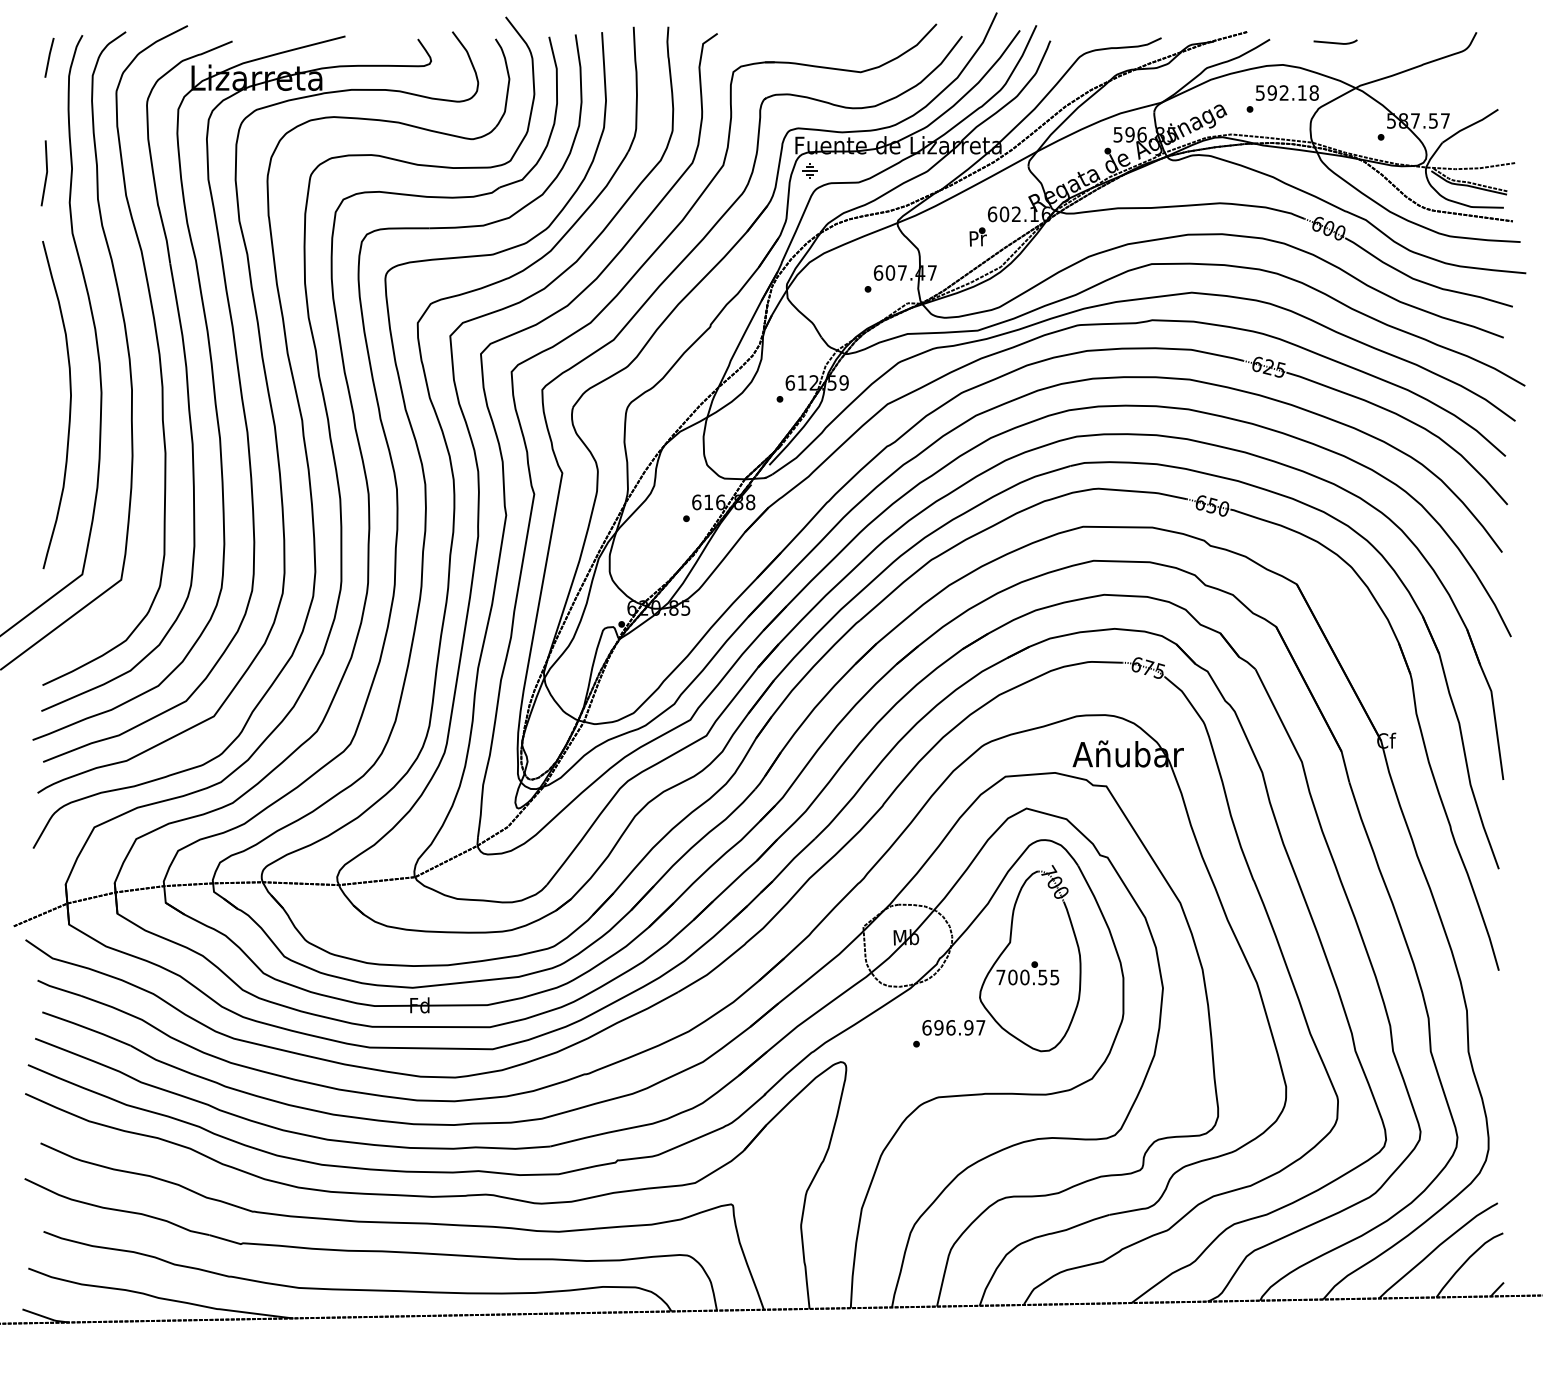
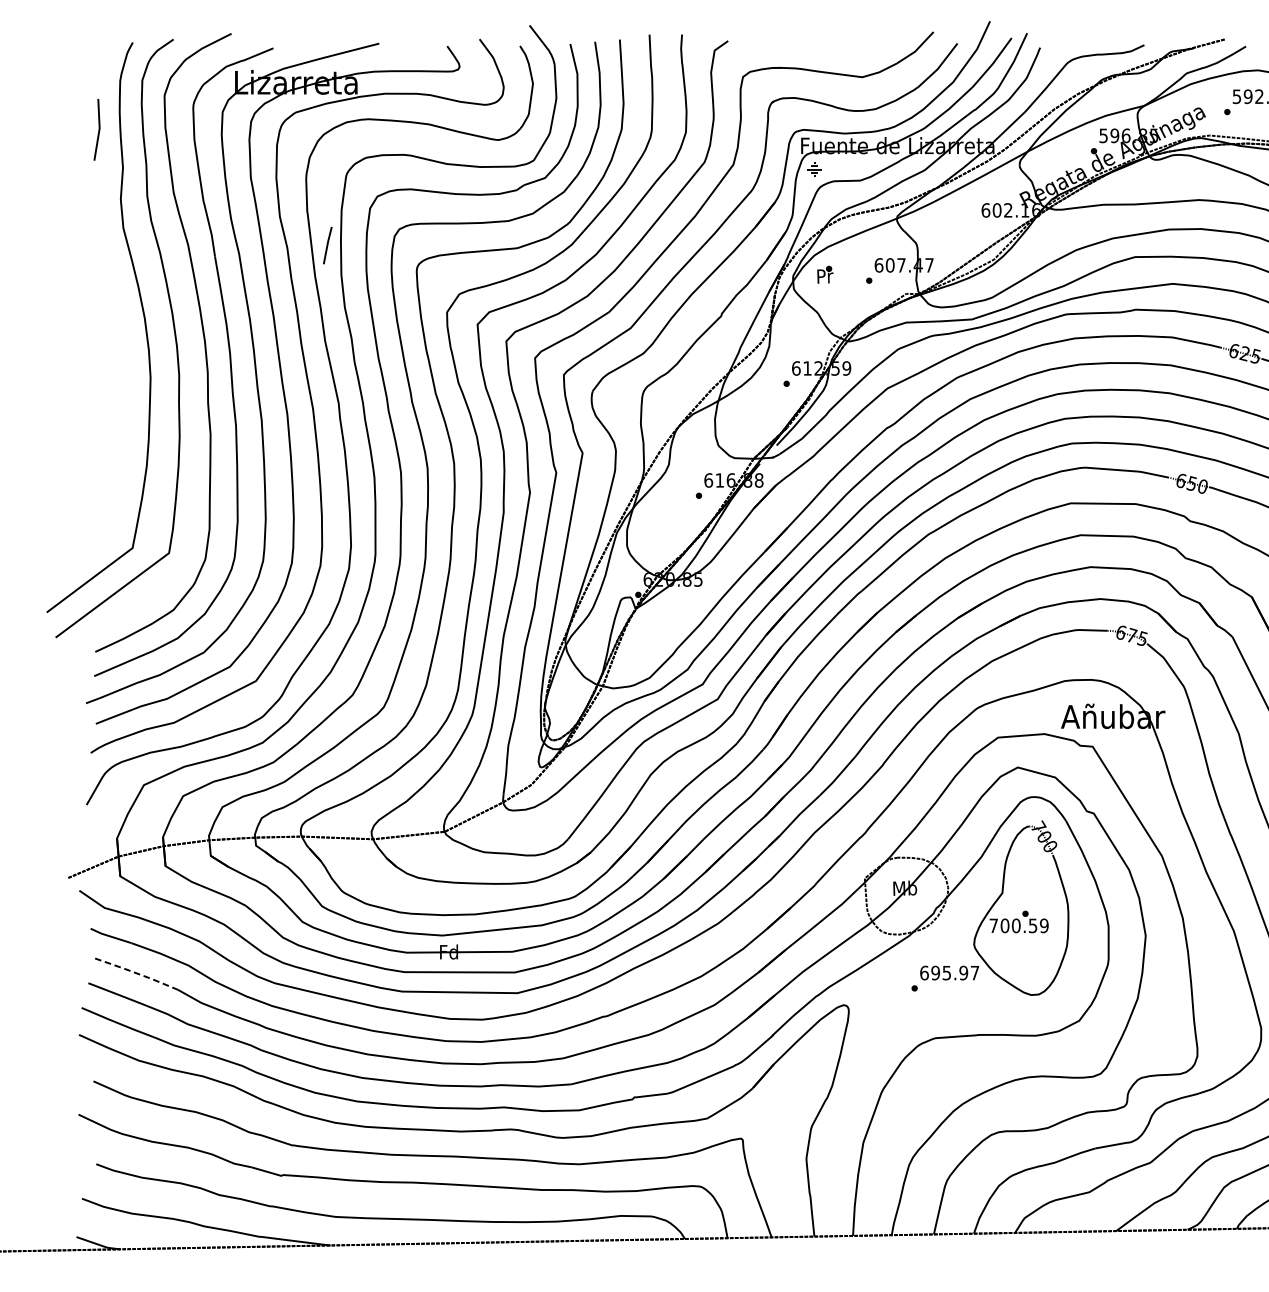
line: (49, 57) -> (327, 245), moved
line: (45, 174) -> (98, 130), moved
text: (977, 236) -> (824, 274), moved
curve: (69, 405) -> (120, 389), removed
text: (1054, 977) -> (1044, 925), 700.55 -> 700.59
text: (950, 1027) -> (946, 972), 696.97 -> 695.97
line: (87, 1028) -> (137, 973), solid -> dashed

